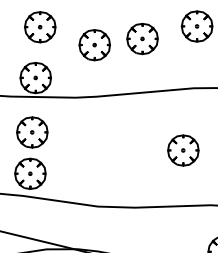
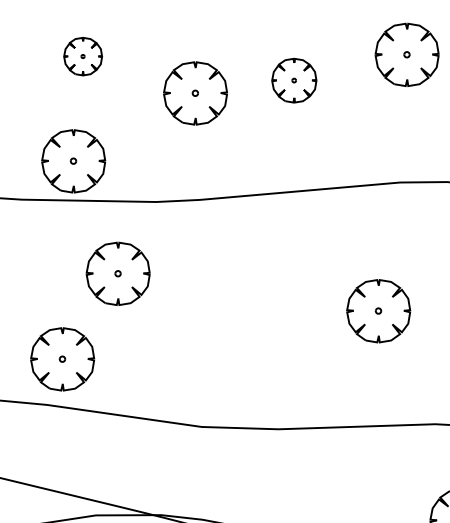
part: (40, 27) -> (83, 56), size x0.6
part: (142, 38) -> (294, 79), size x0.7
part: (32, 132) -> (118, 273), moved

